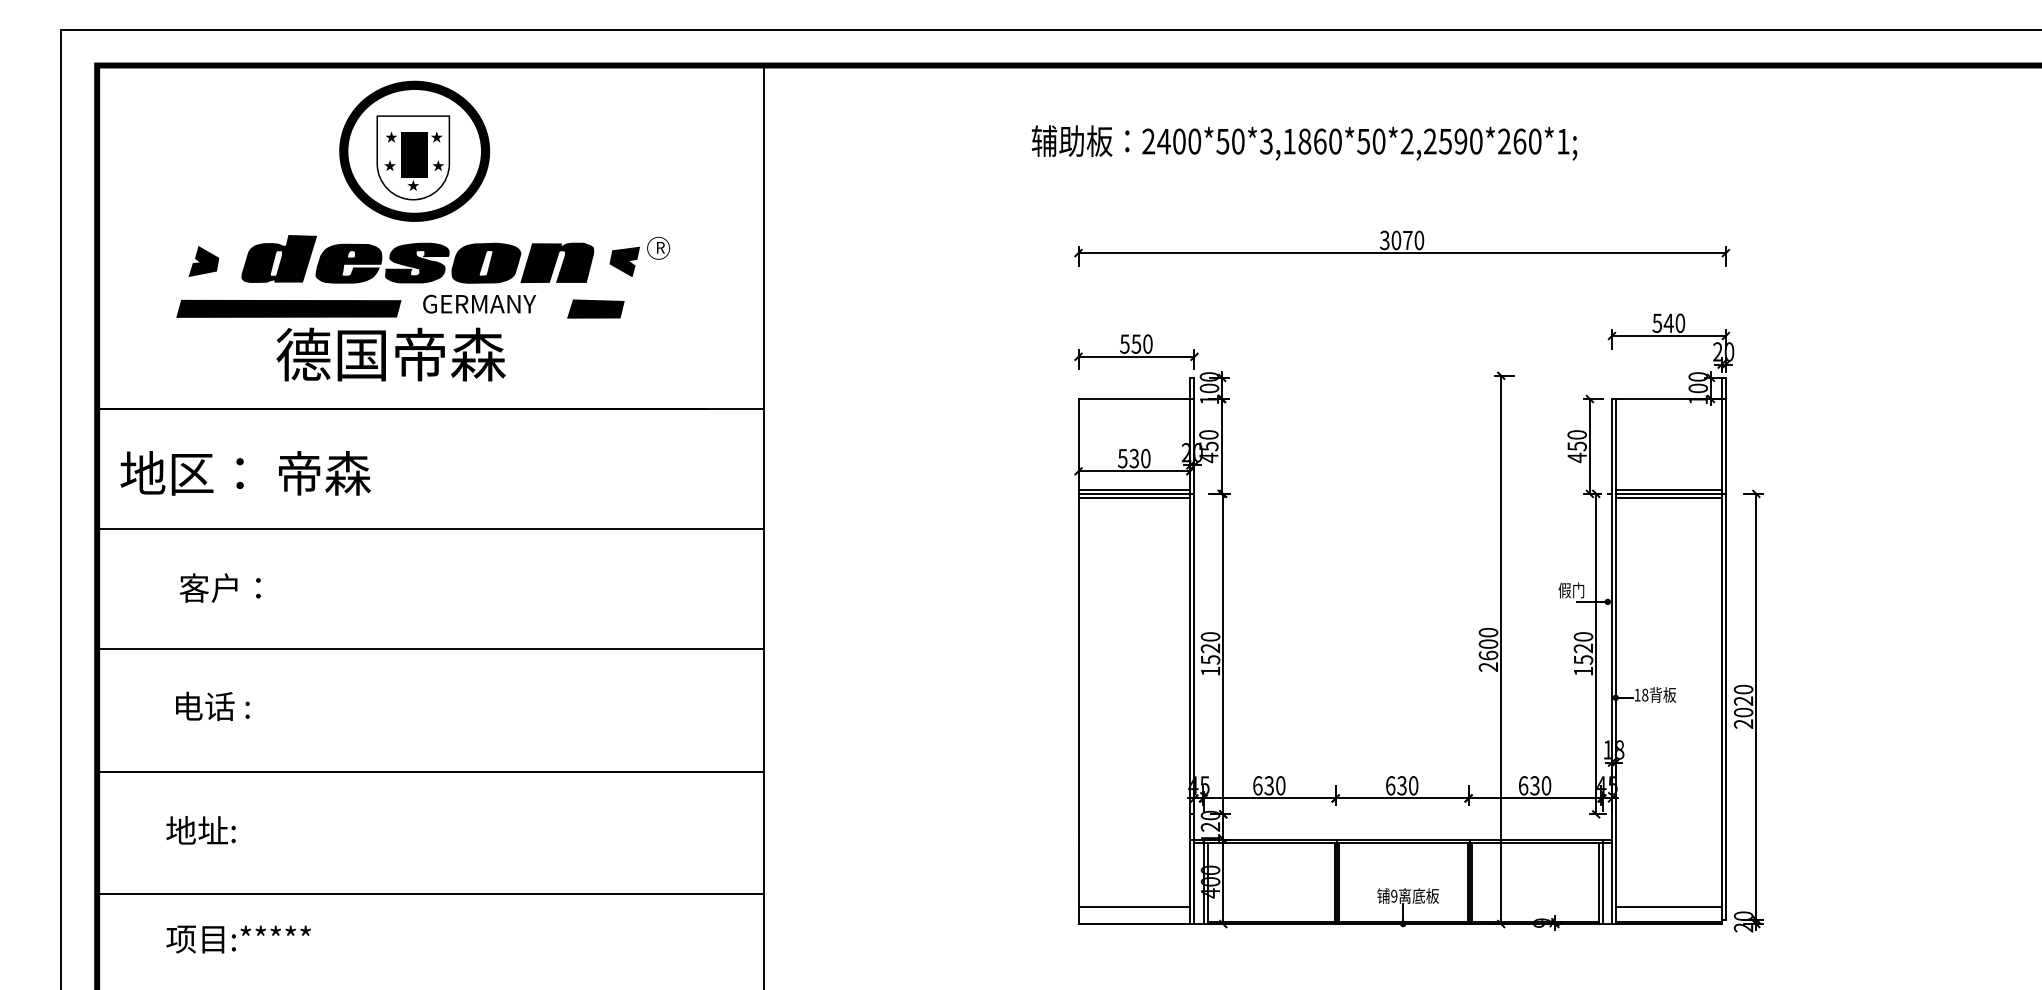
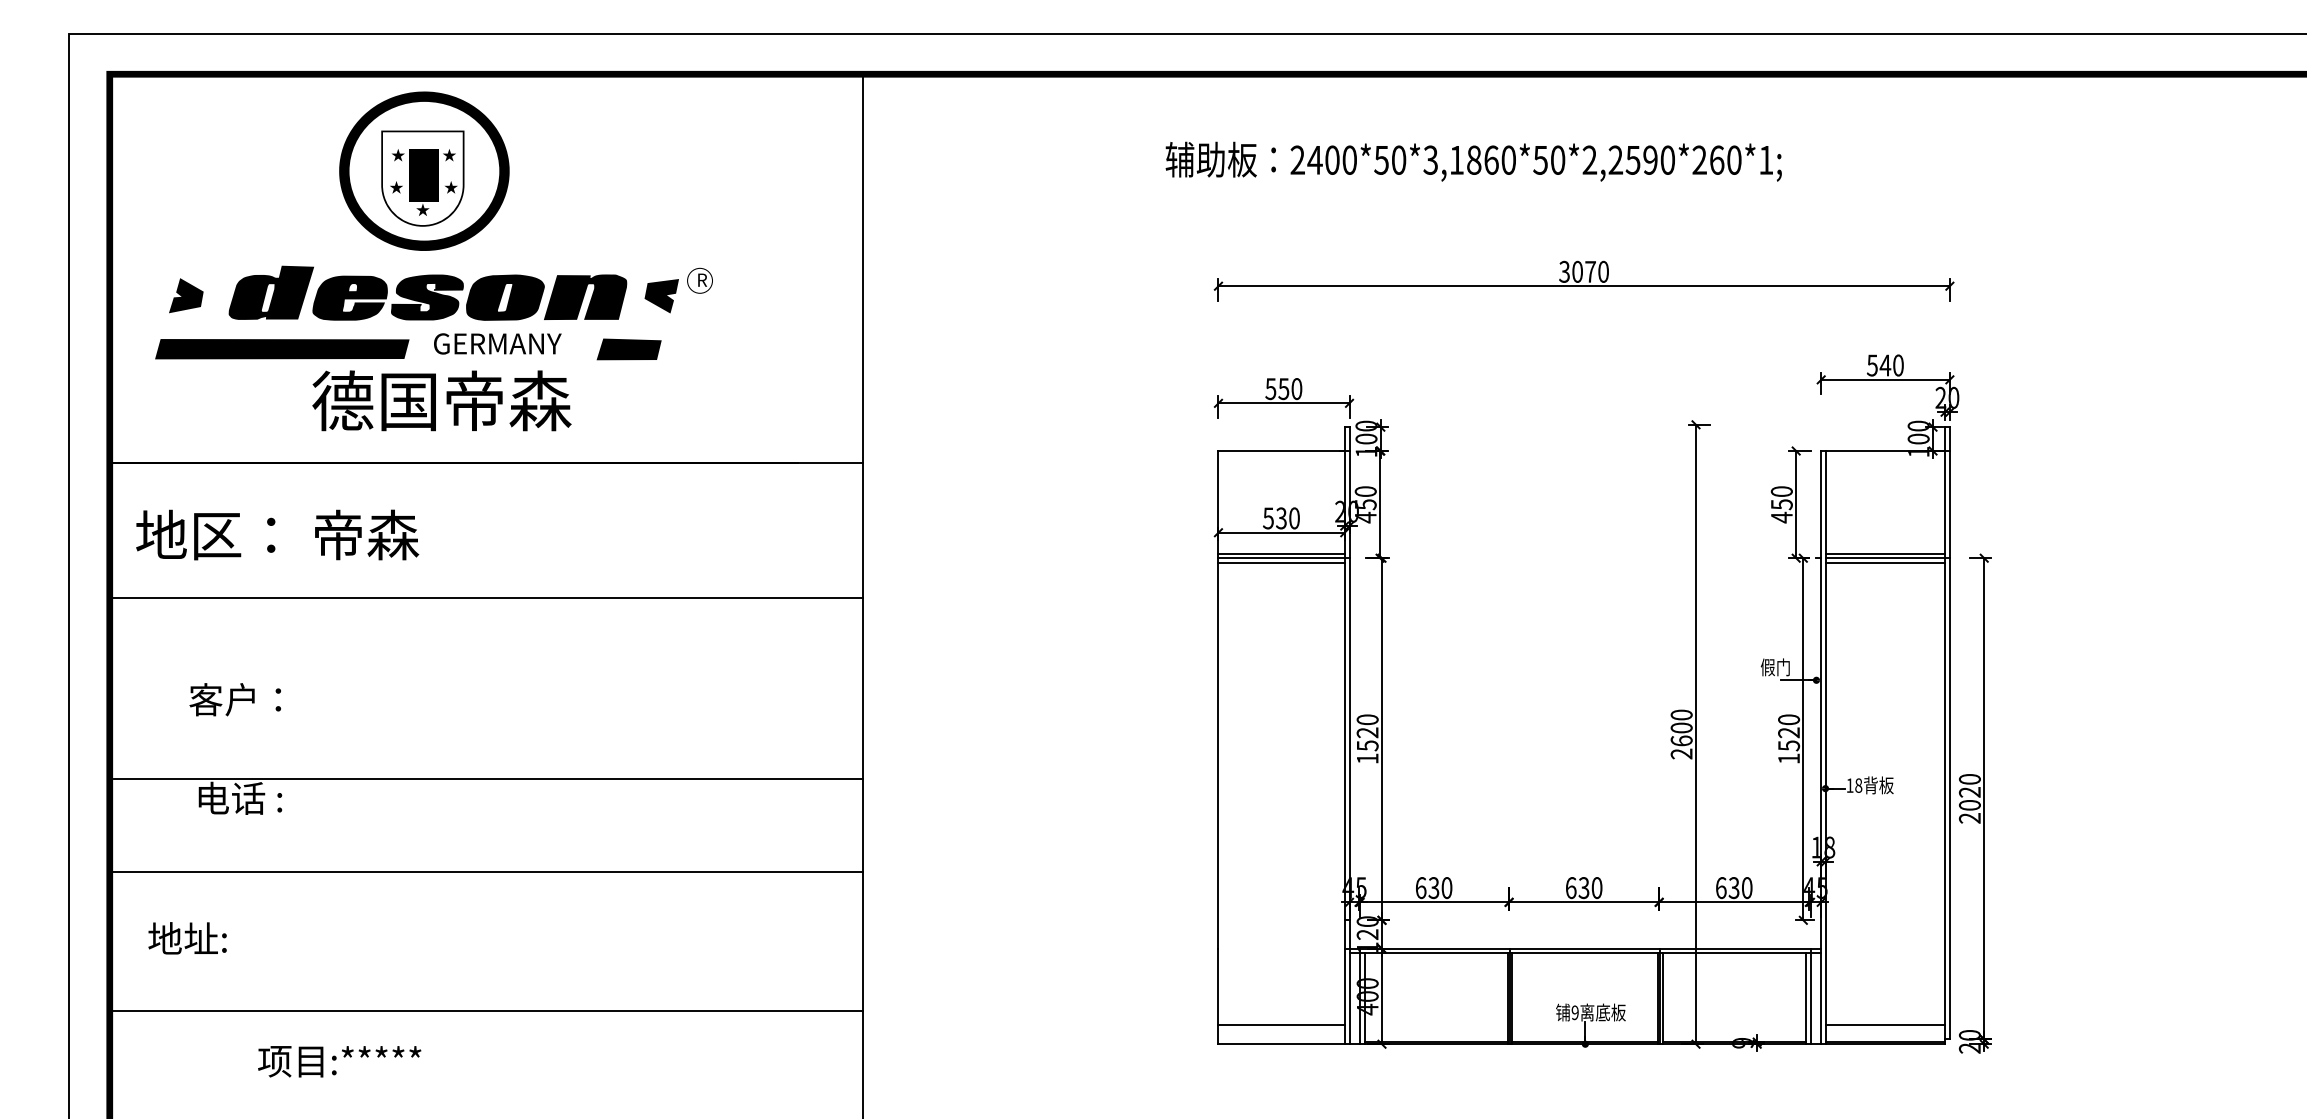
part: (423, 199) -> (434, 225), moved
text: (219, 587) -> (234, 699), moved
line: (432, 648) -> (488, 778), moved
text: (200, 830) -> (186, 938), moved
text: (238, 939) -> (339, 1061), moved

